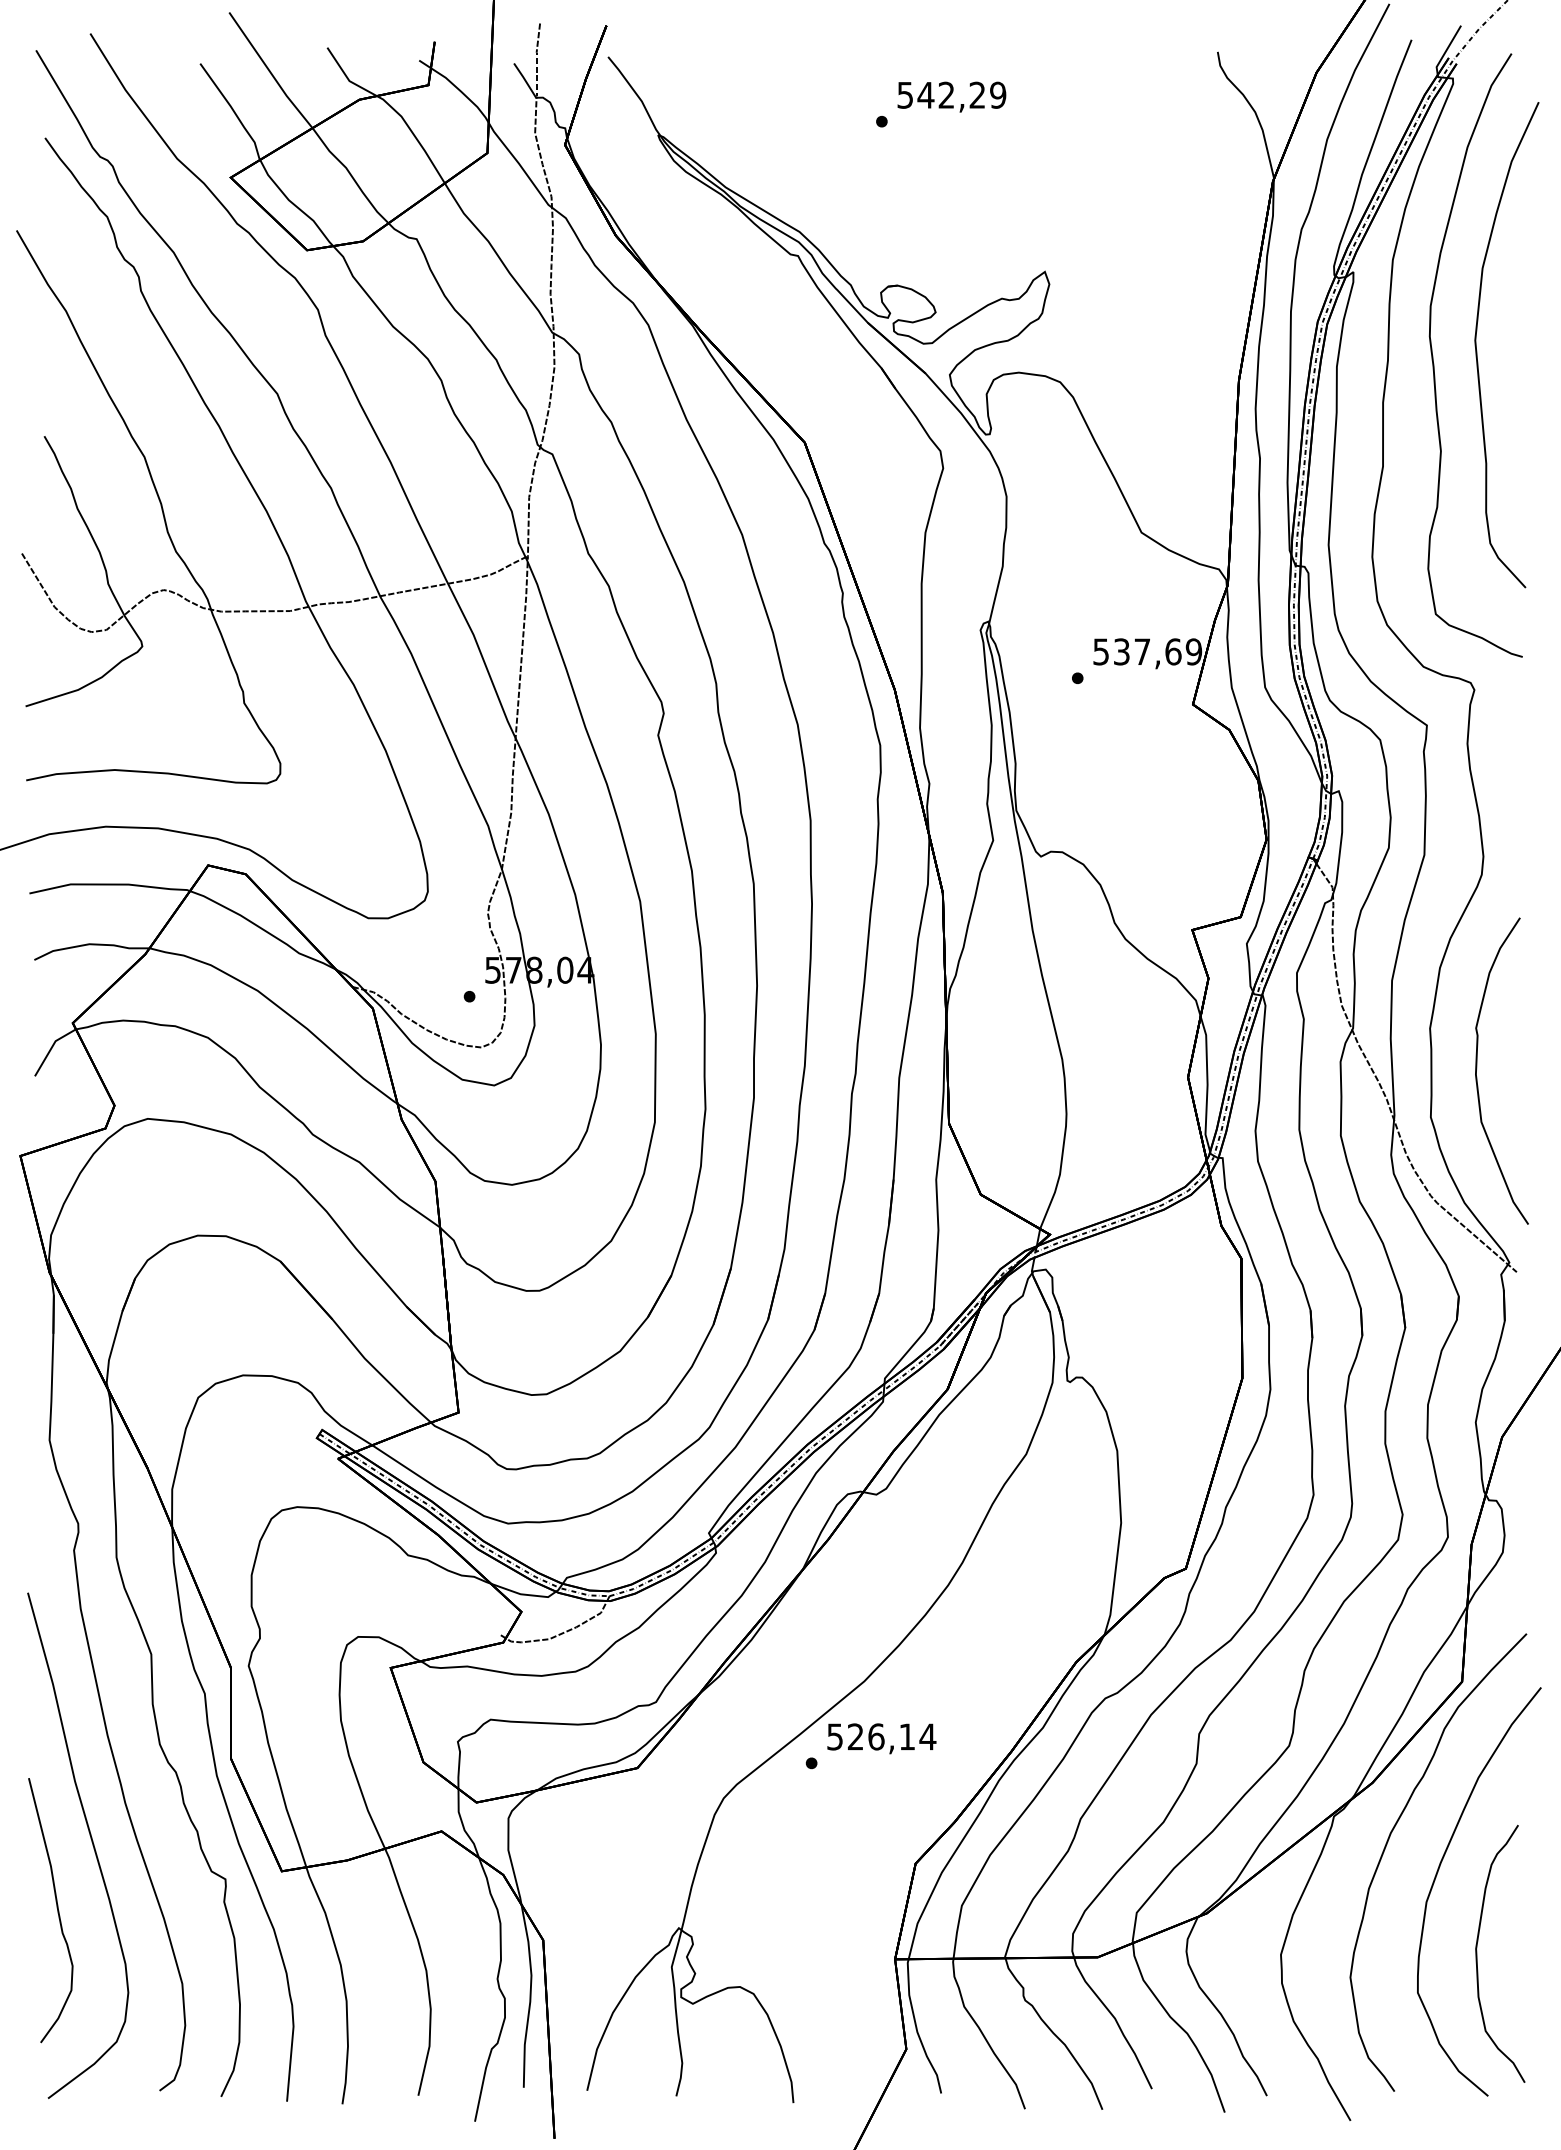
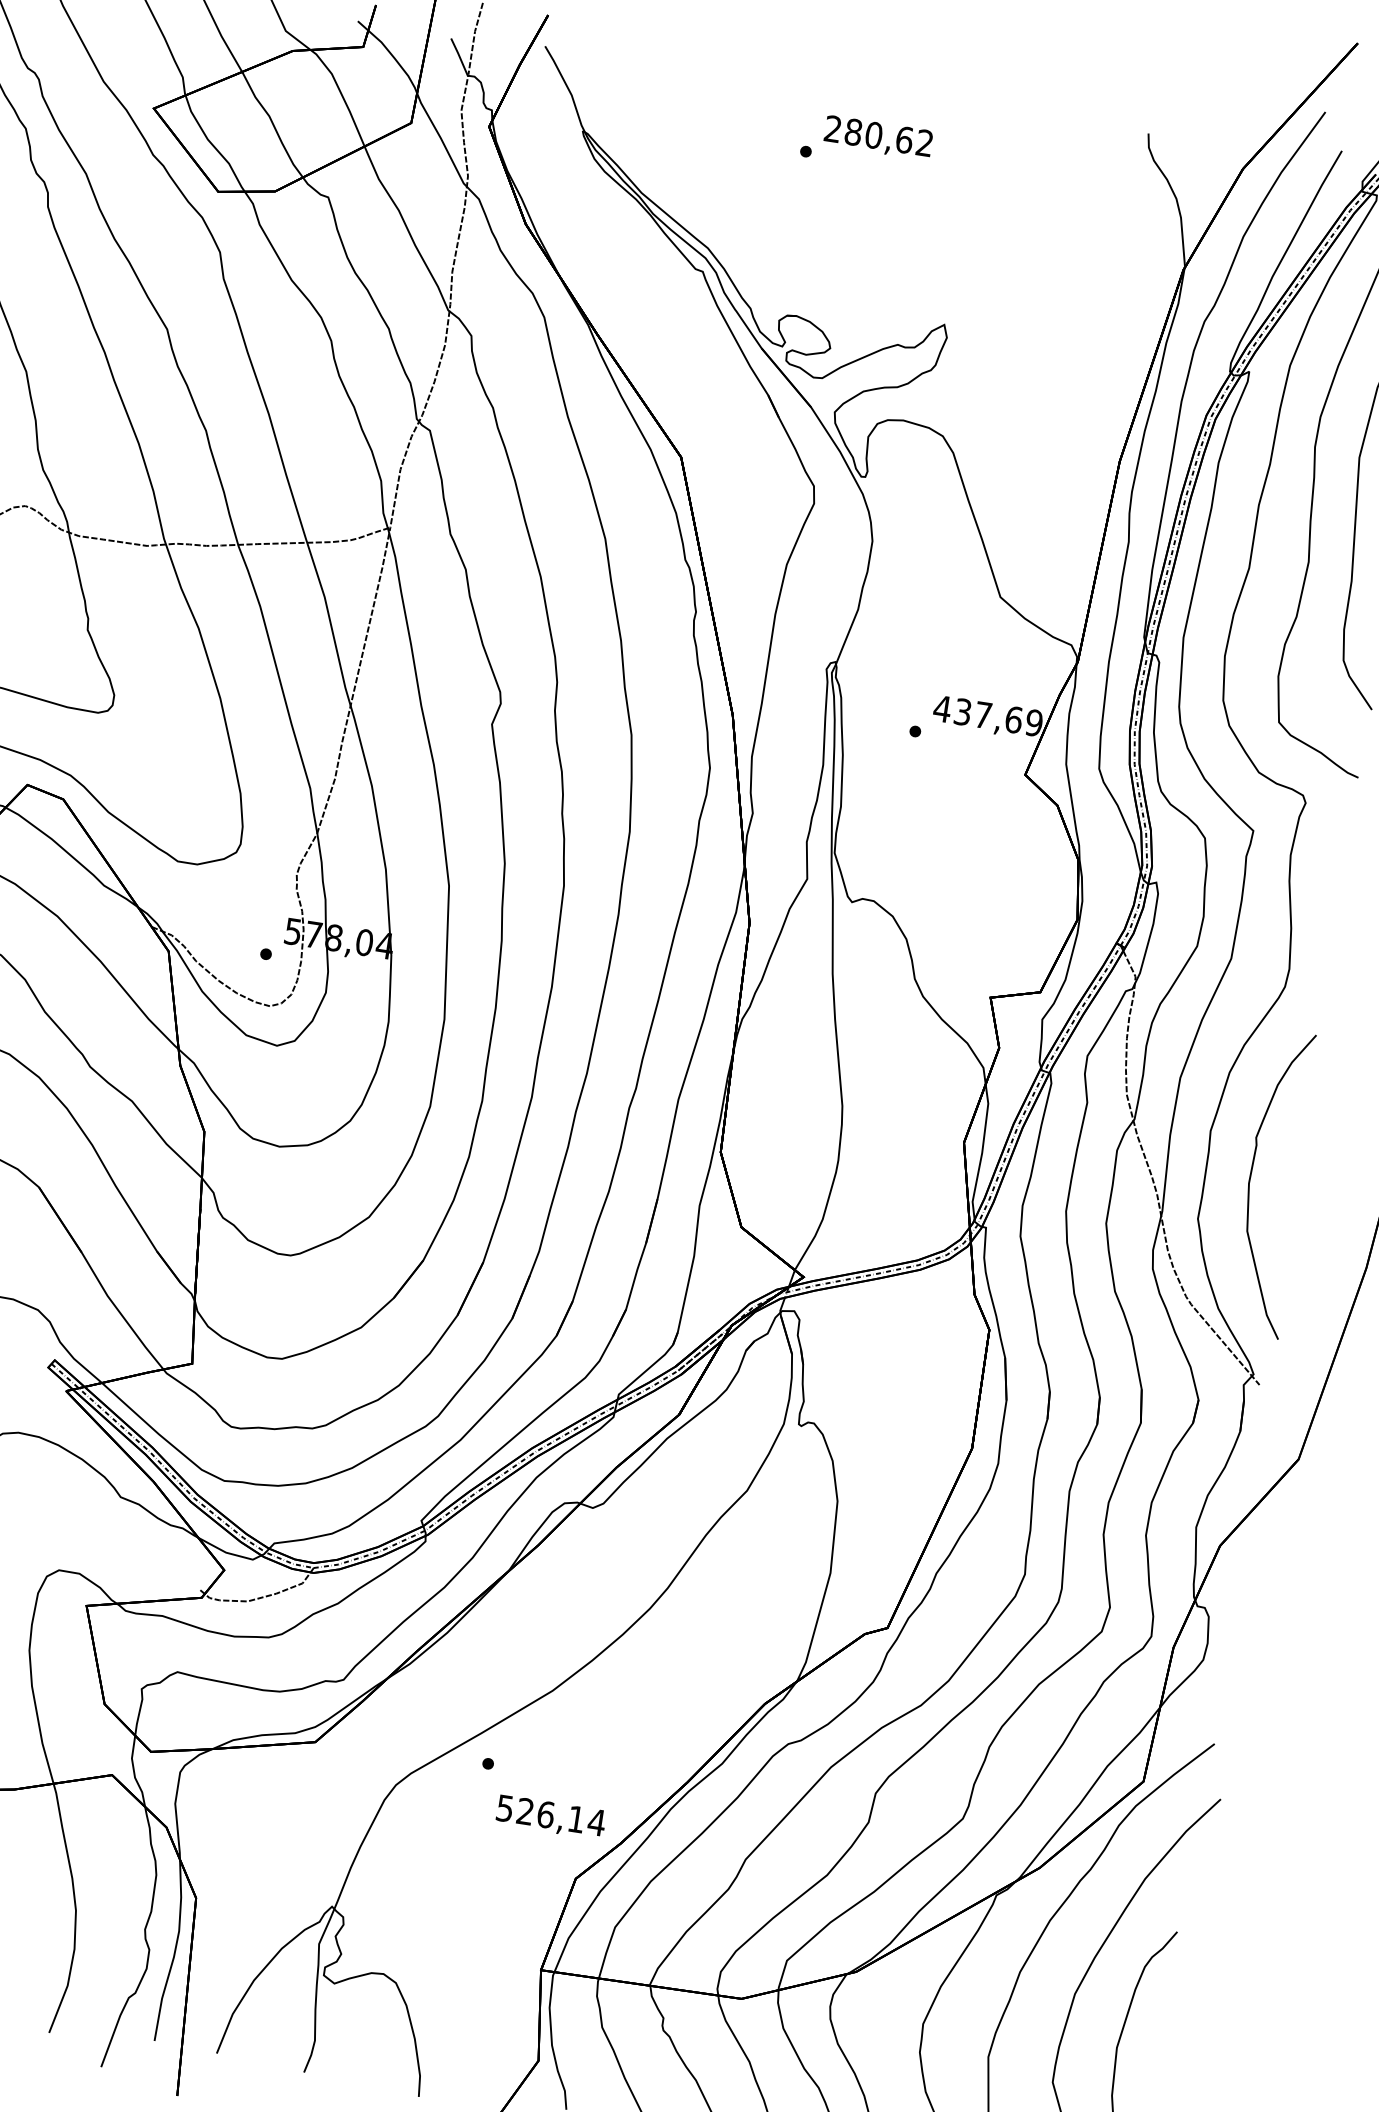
text: (951, 94) -> (878, 135), 542,29 -> 280,62
text: (1100, 651) -> (941, 708), 537,69 -> 437,69
text: (881, 1738) -> (550, 1817), moved

